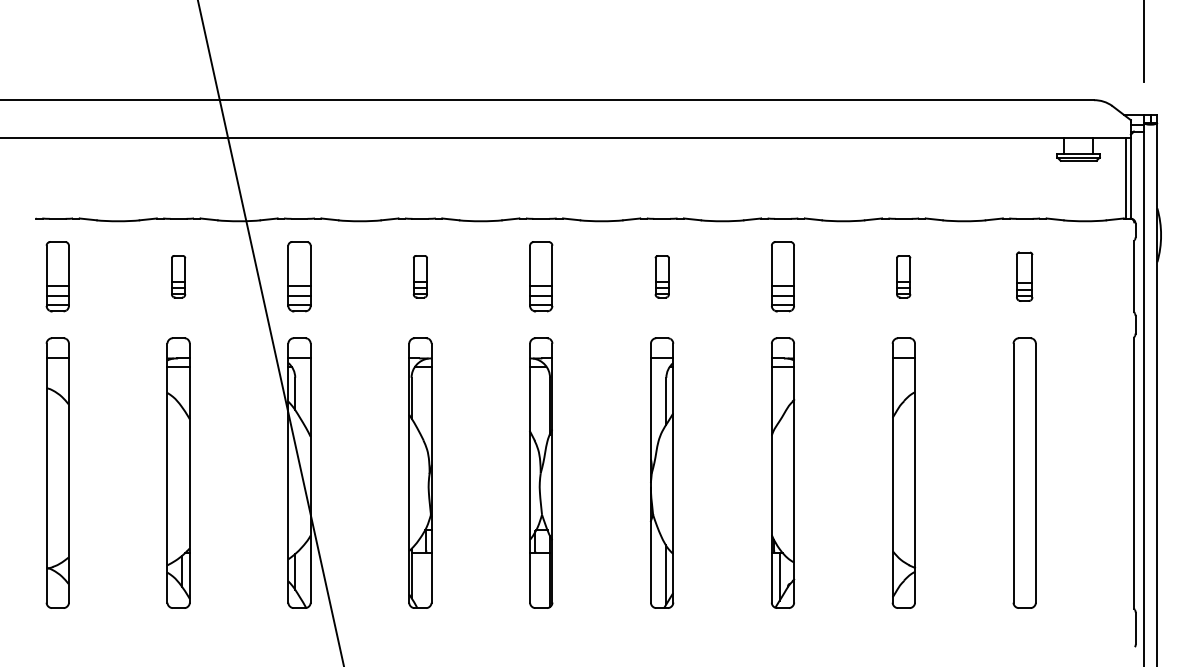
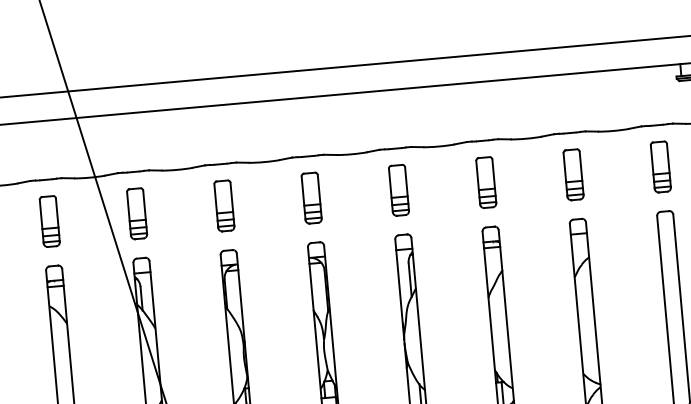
part: (178, 276) -> (49, 221), size x1.67
part: (420, 276) -> (224, 205), size x1.67
part: (662, 276) -> (399, 190), size x1.67
part: (903, 276) -> (573, 174), size x1.67
part: (1024, 276) -> (660, 166), size x1.43

